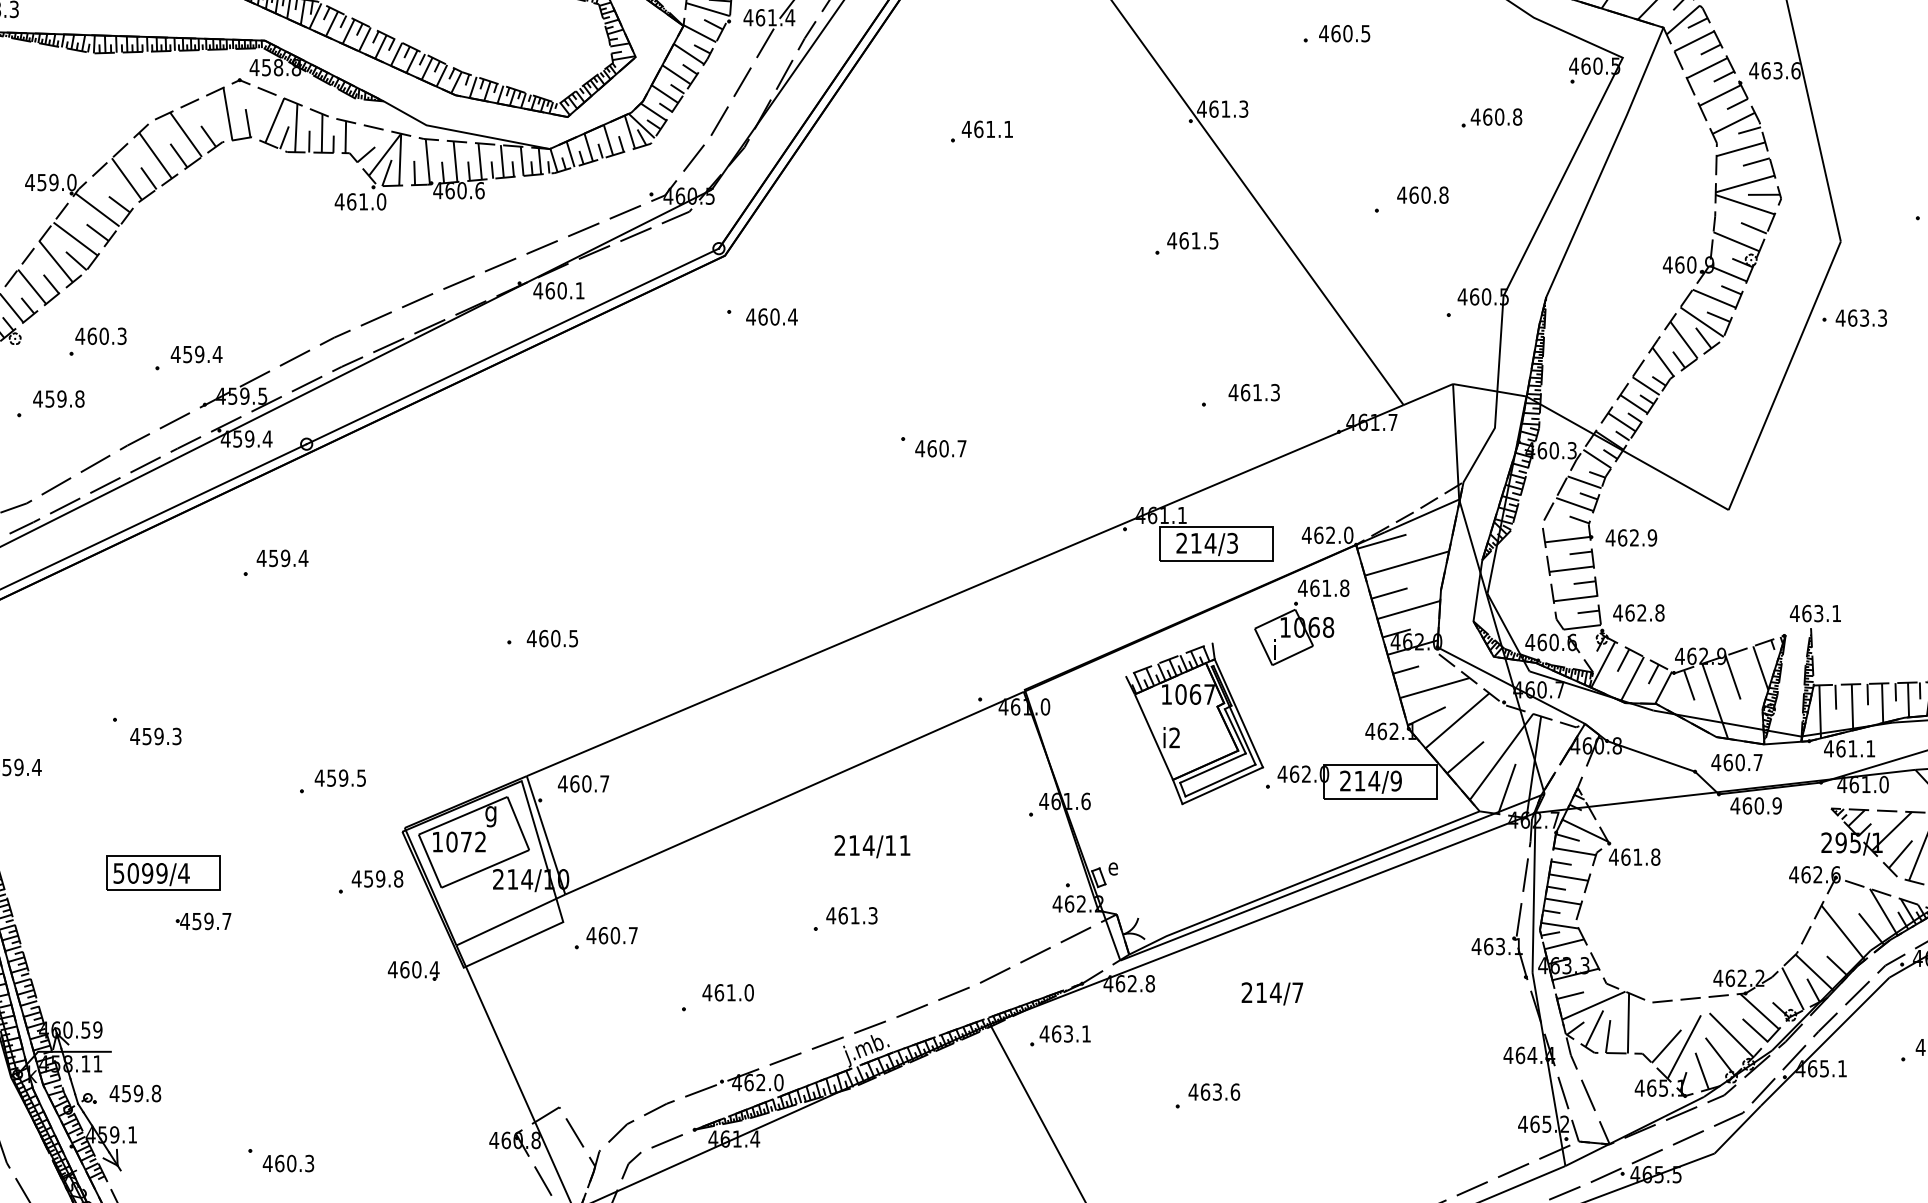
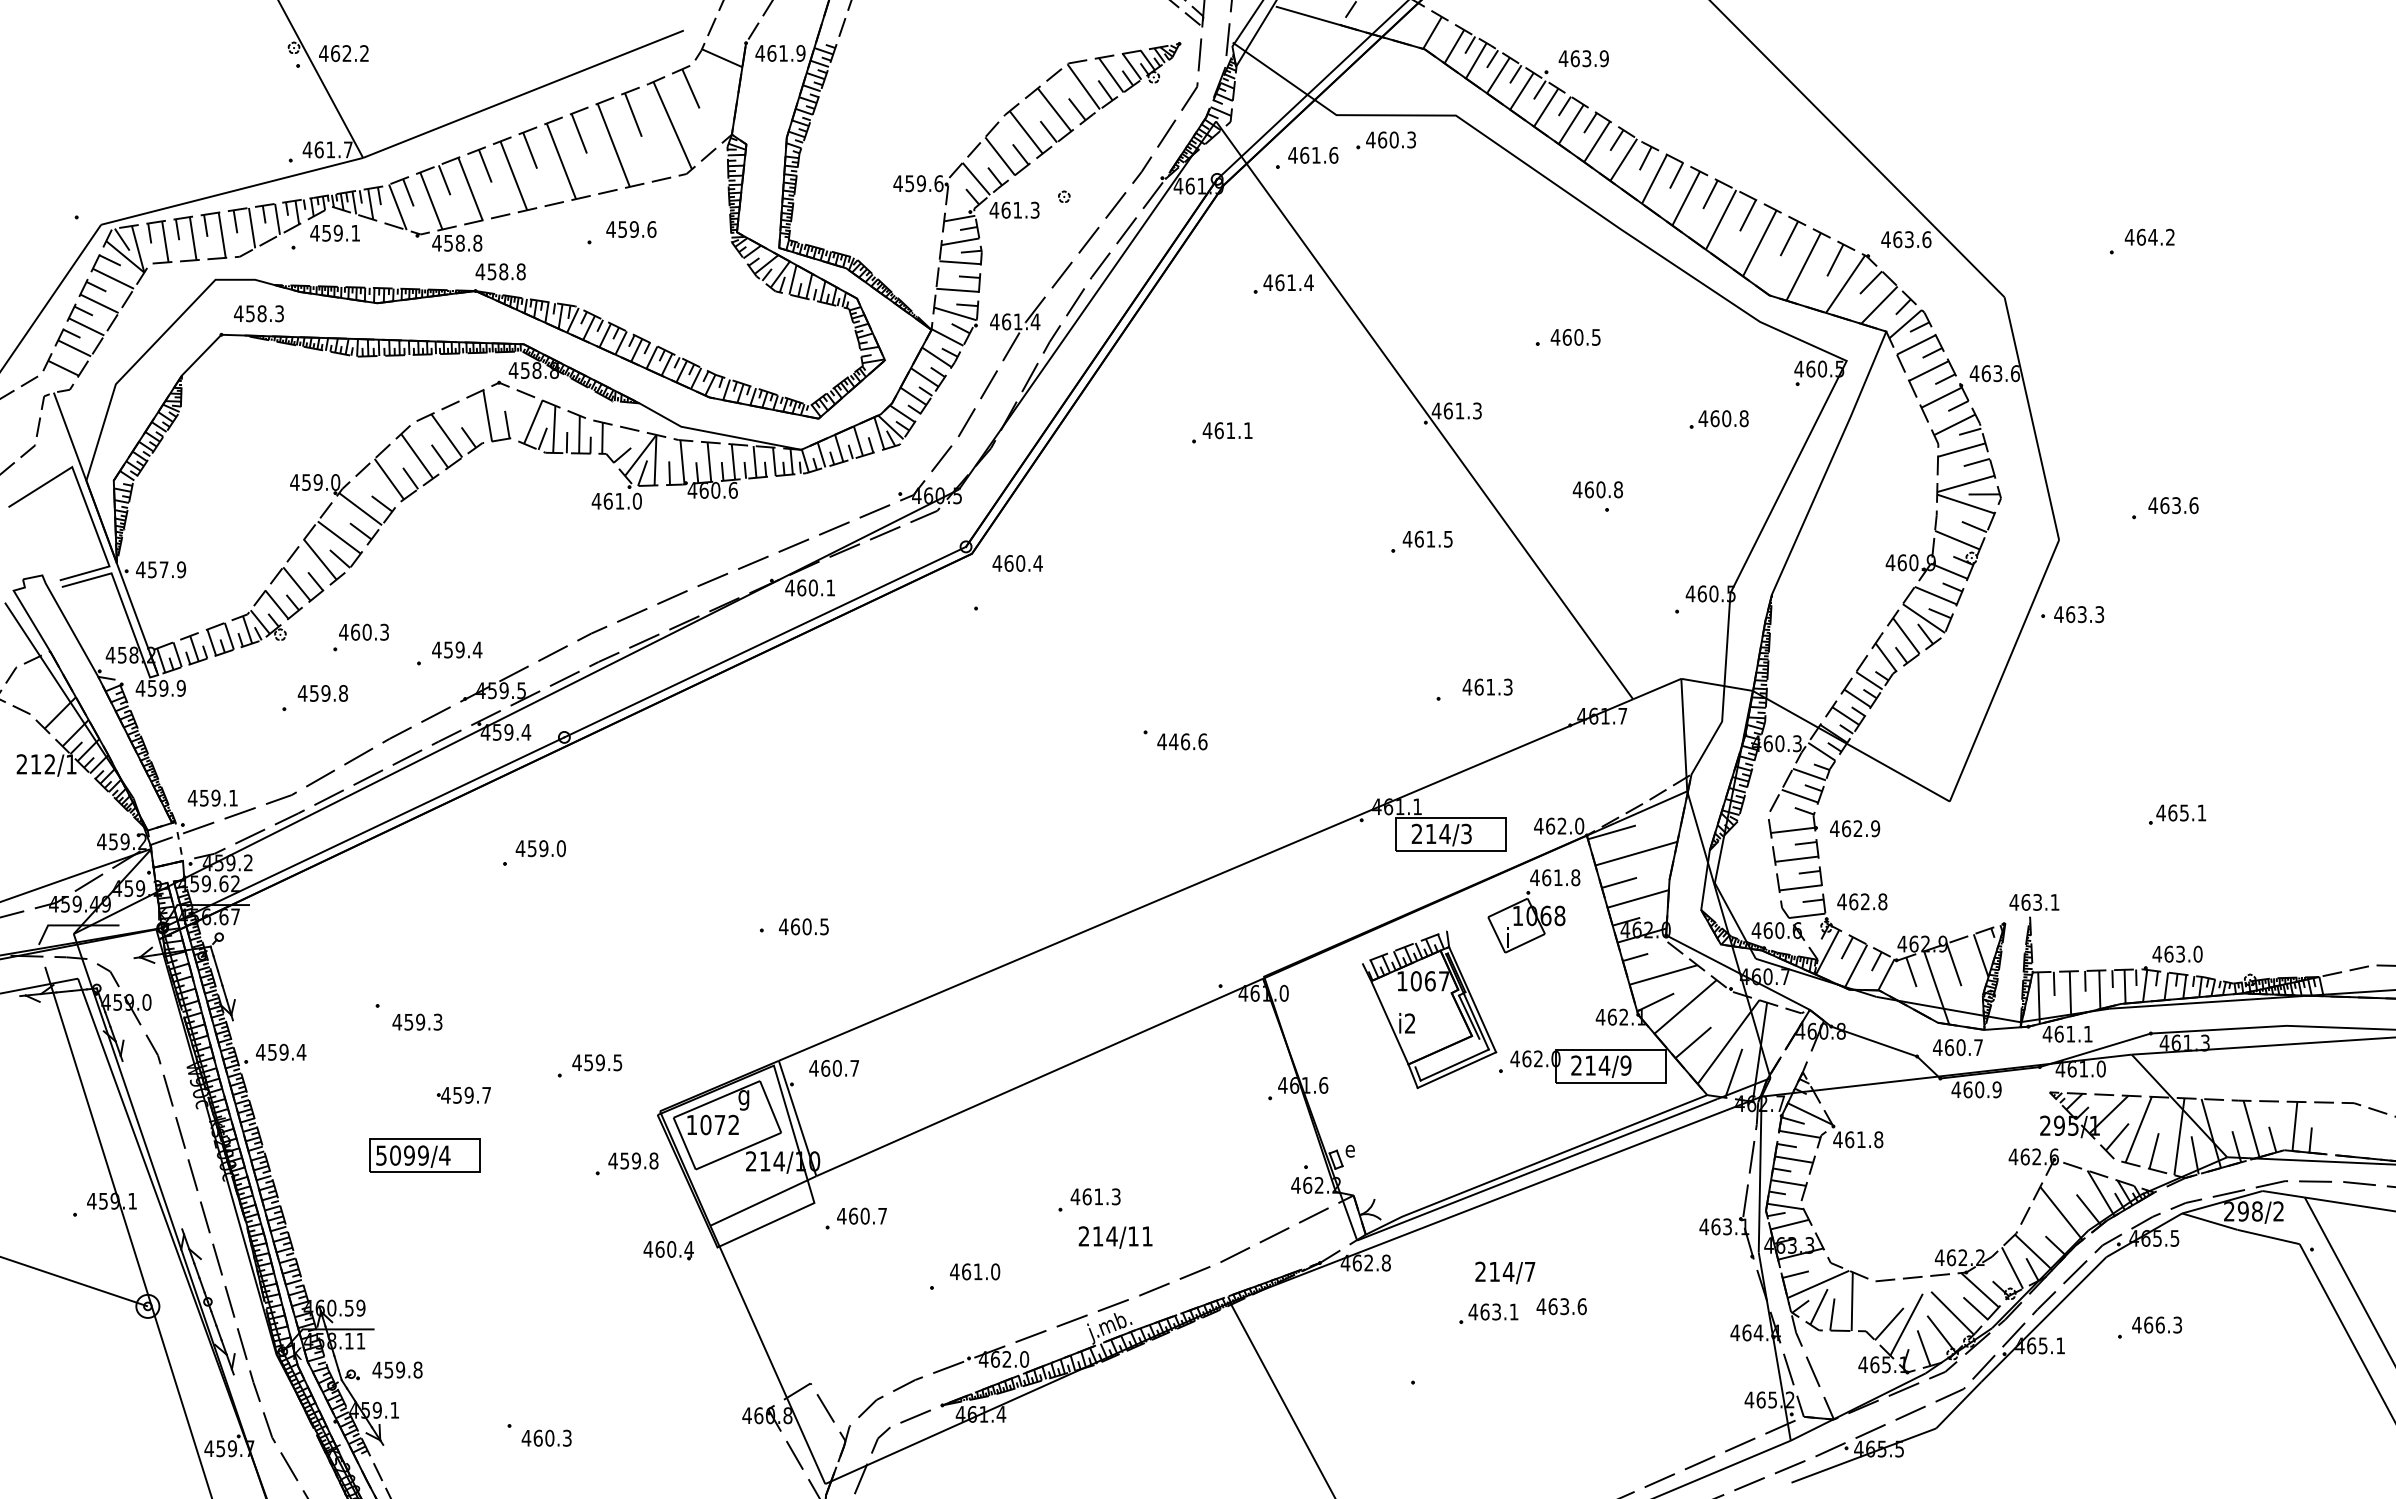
text: (1422, 194) -> (1597, 489), moved
text: (771, 317) -> (1017, 563), moved
text: (947, 448) -> (1188, 741), 460.7 -> 446.6
text: (303, 558) -> (561, 848), 459.4 -> 459.0
line: (1213, 767) -> (1447, 1052), removed
text: (872, 846) -> (1115, 1237), moved
text: (203, 920) -> (463, 1094), moved
text: (1060, 1035) -> (1488, 1313), moved
text: (1214, 1091) -> (1561, 1306), moved

